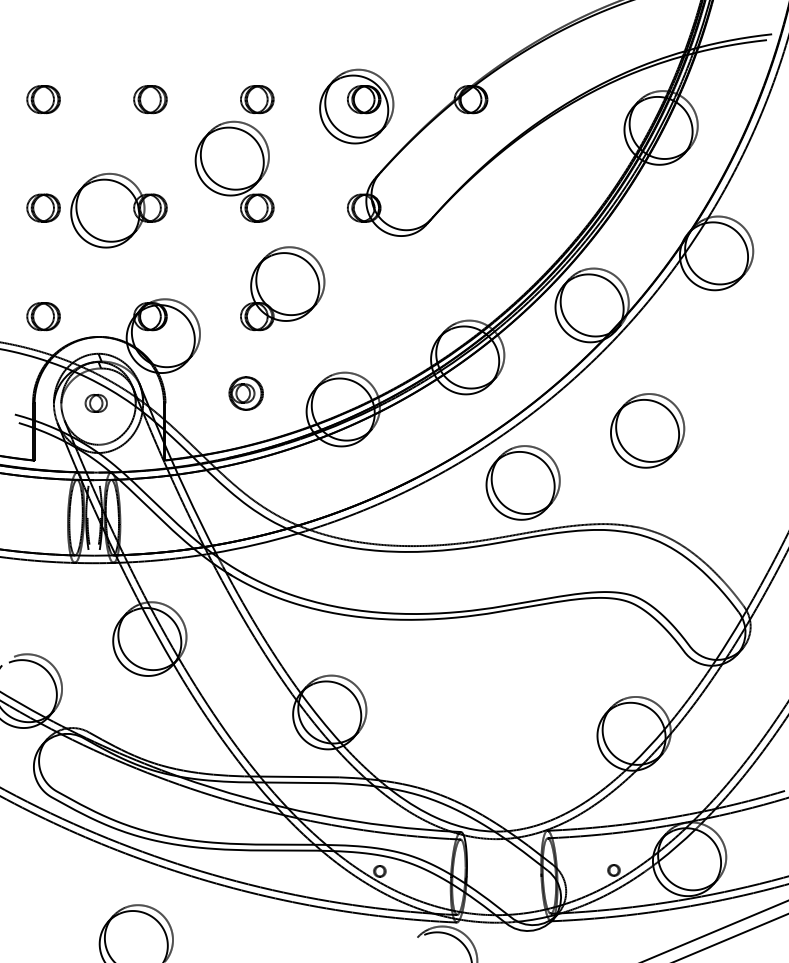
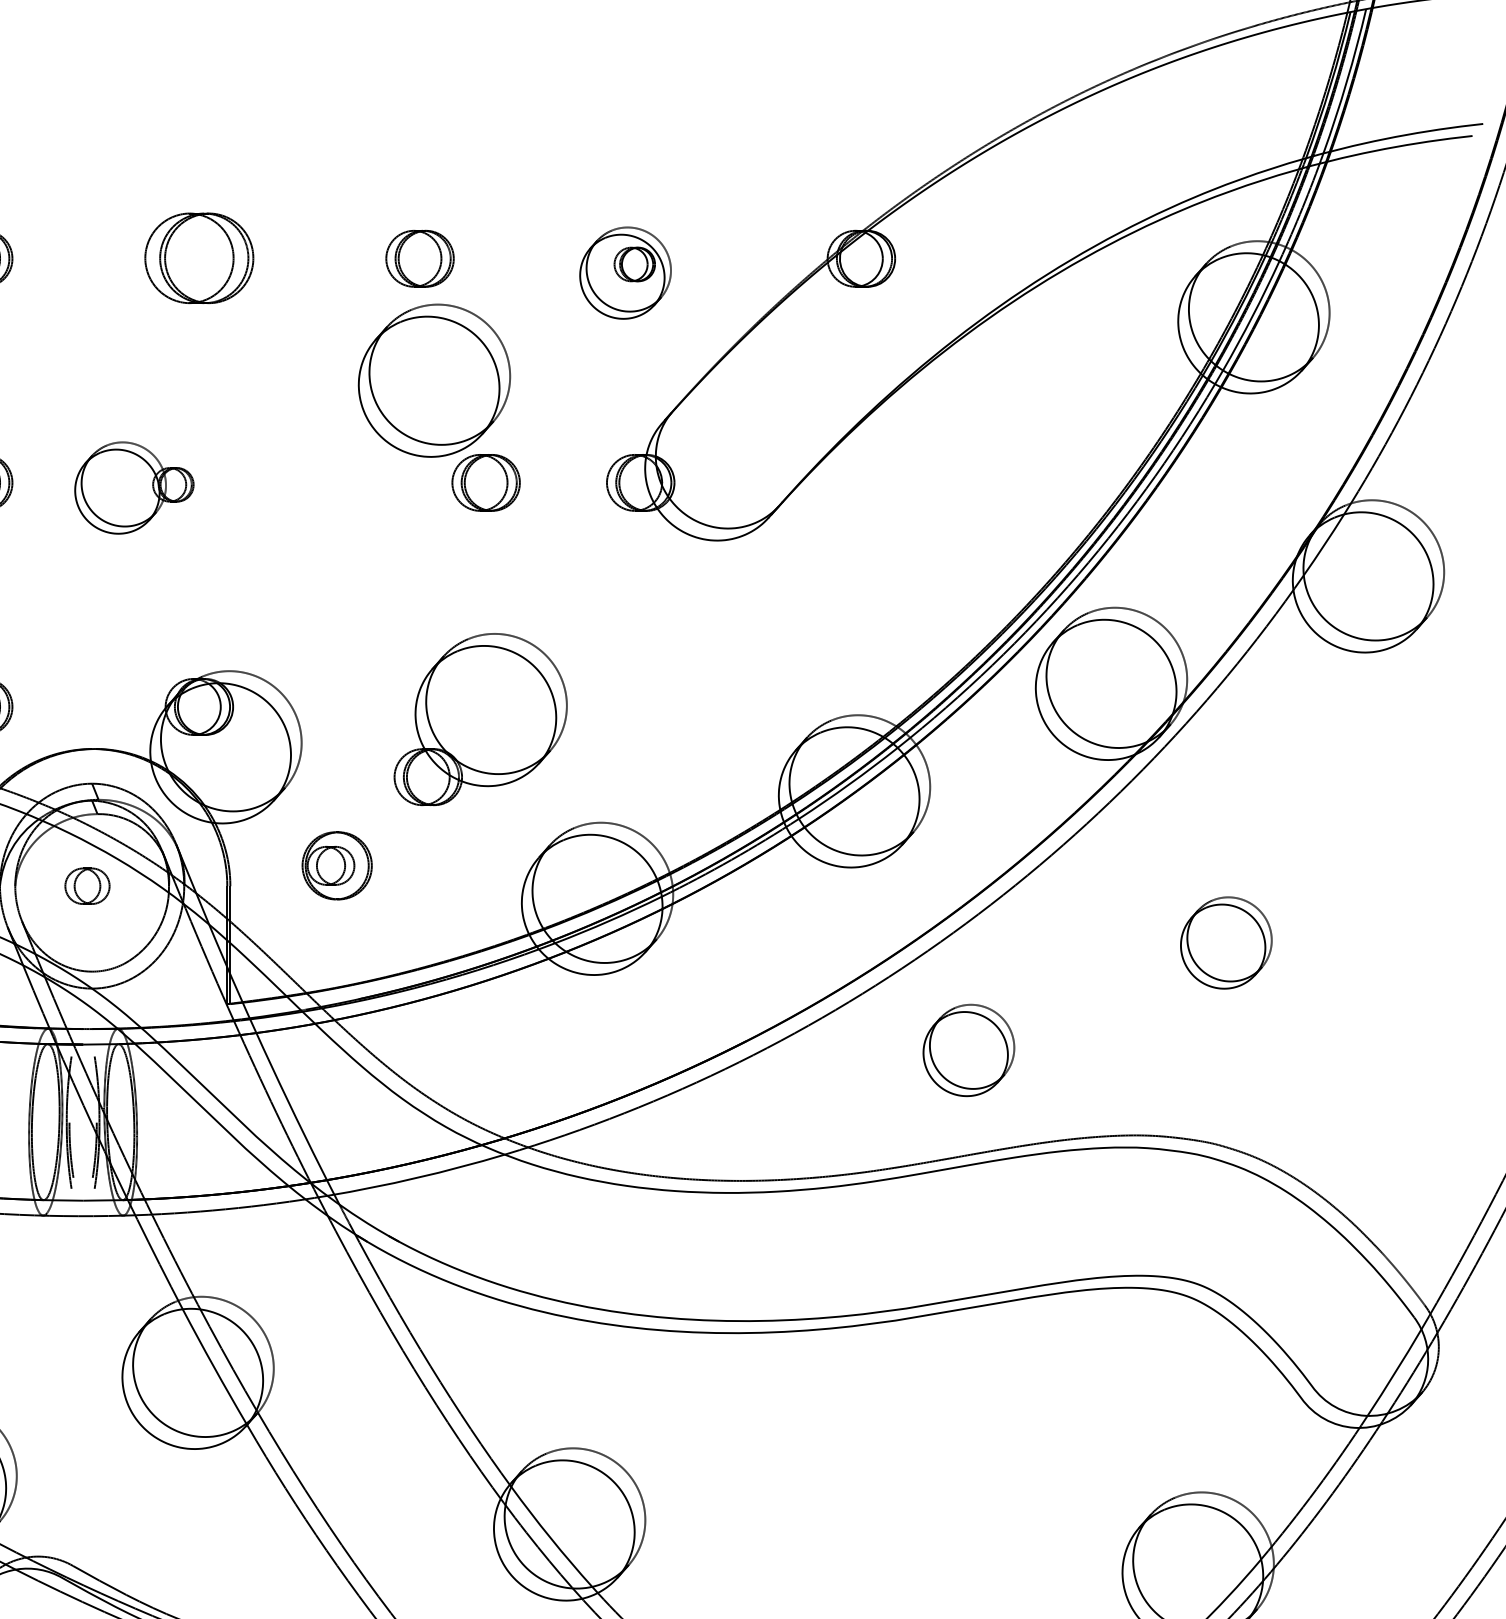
part: (150, 99) -> (199, 258), size x1.6
part: (356, 106) -> (624, 273), size x0.6
part: (234, 171) -> (439, 407), moved
part: (118, 210) -> (133, 487), size x0.6
part: (282, 288) -> (480, 719), moved
part: (245, 393) -> (335, 865), moved
part: (647, 430) -> (1225, 942), size x0.6
part: (522, 482) -> (967, 1049), size x0.6

